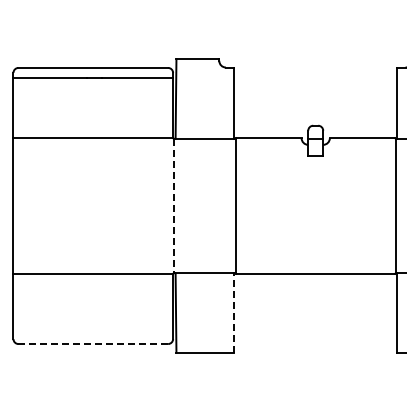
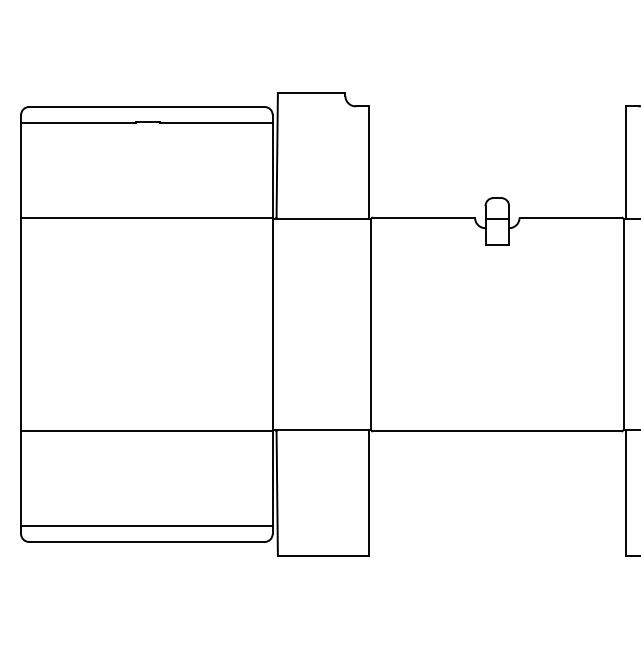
line: (173, 206) -> (273, 325), dashed -> solid
line: (234, 312) -> (369, 492), dashed -> solid
line: (93, 334) -> (147, 526), added
line: (93, 344) -> (147, 542), dashed -> solid

